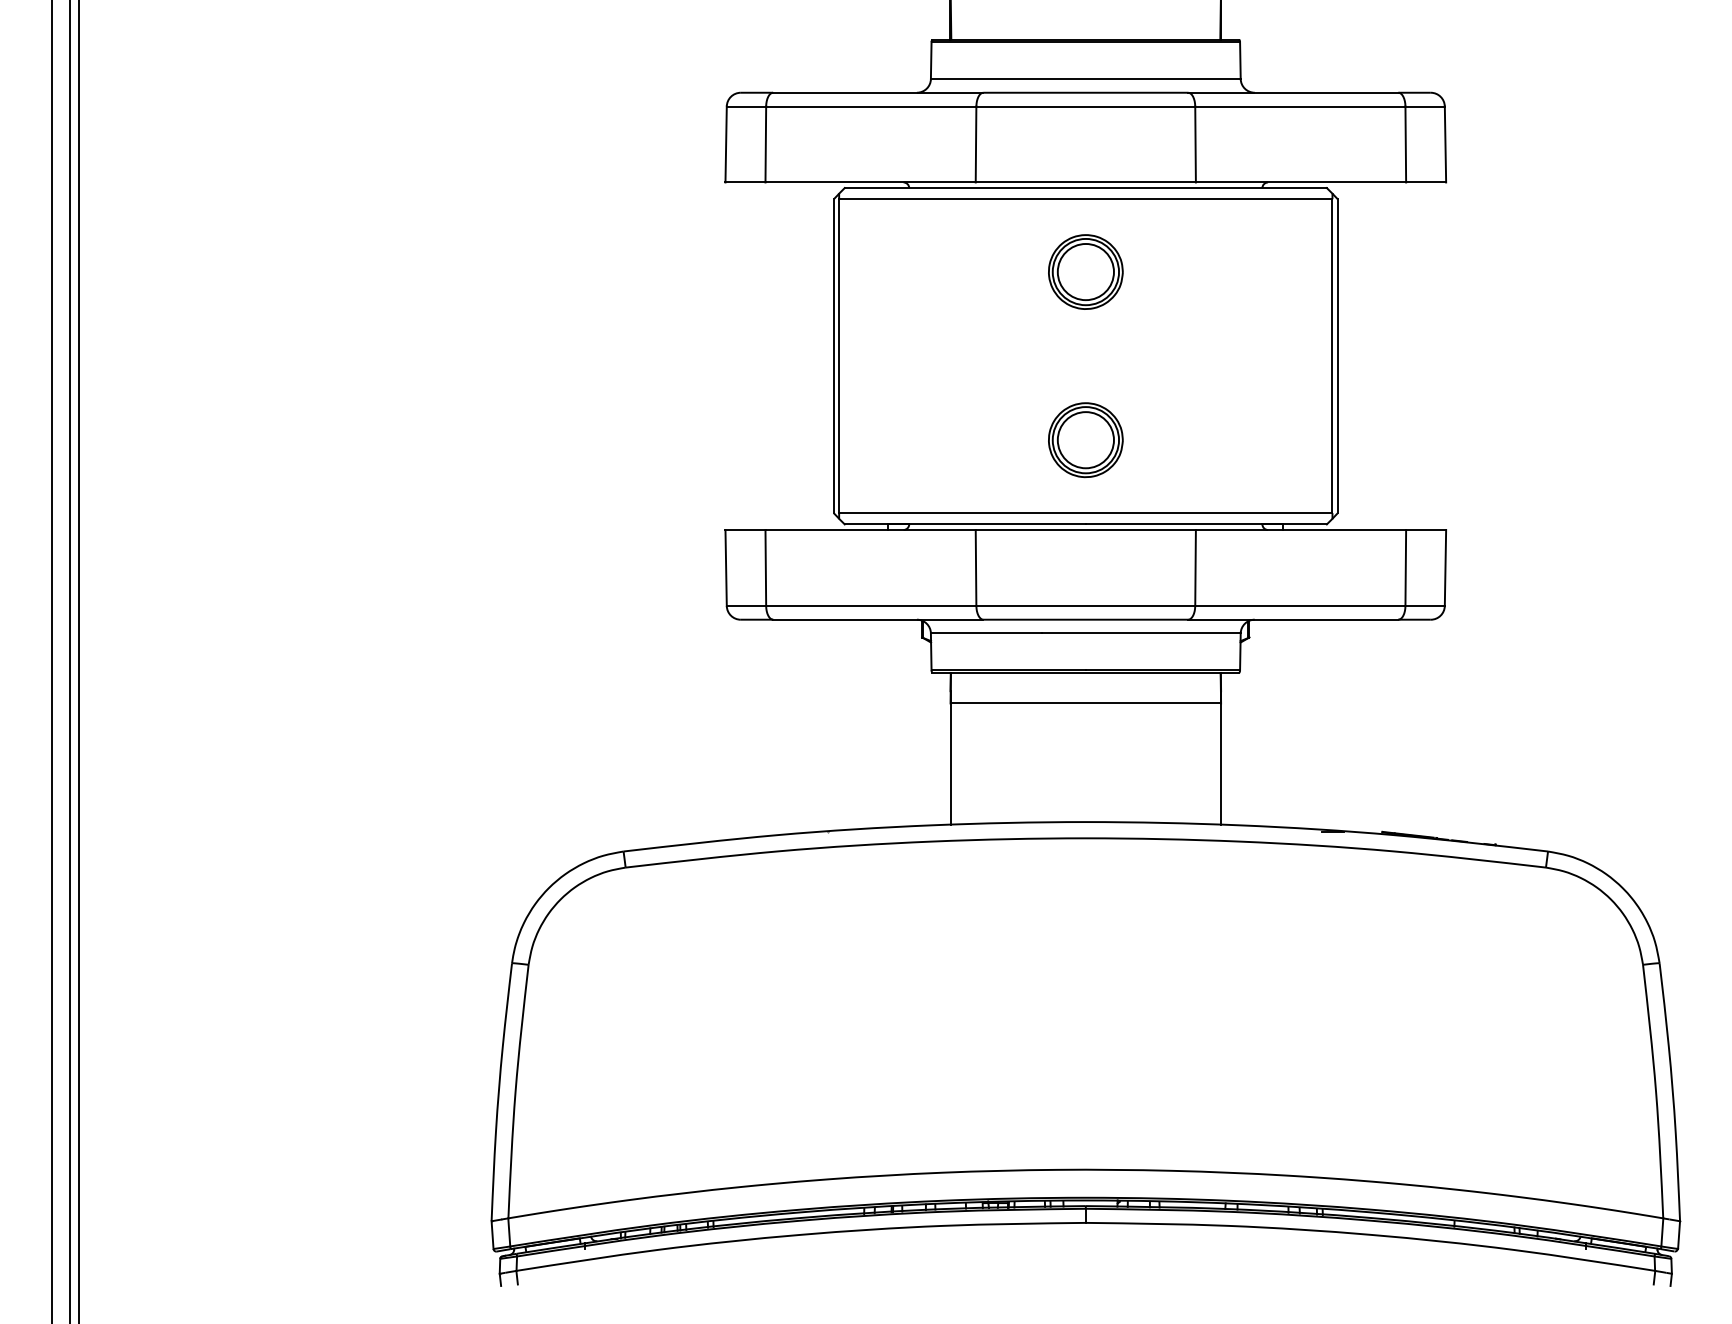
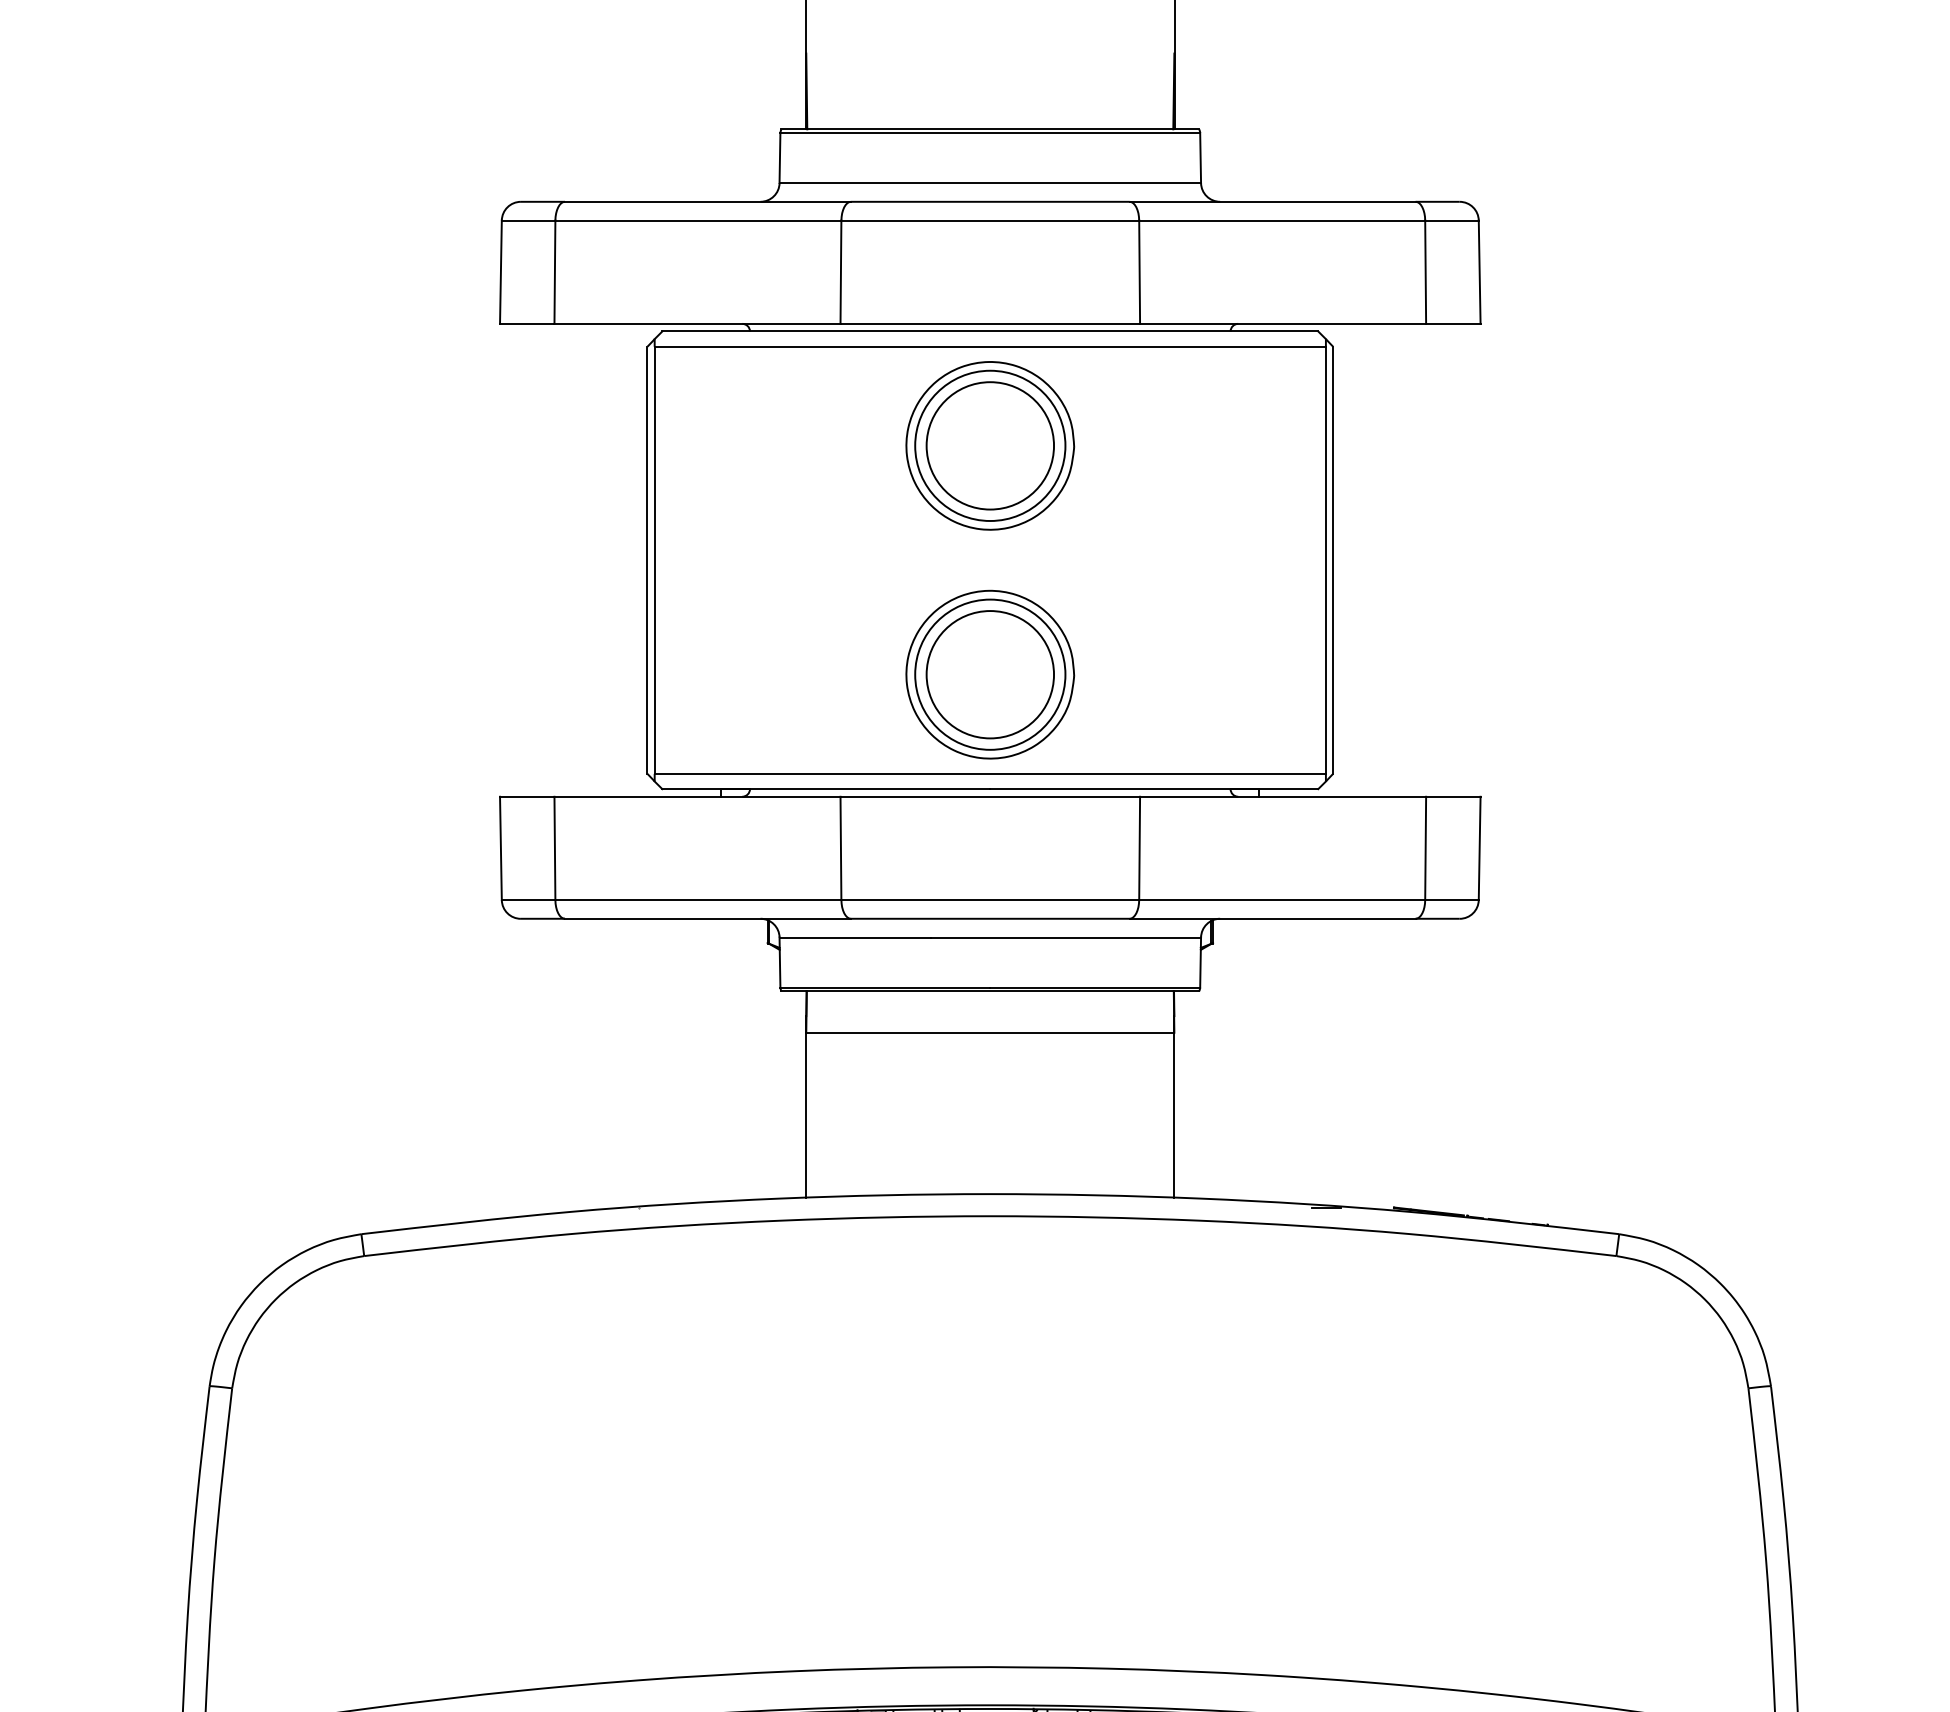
part: (1085, 271) -> (989, 445), size x1.67
part: (1085, 439) -> (989, 673), size x1.67

